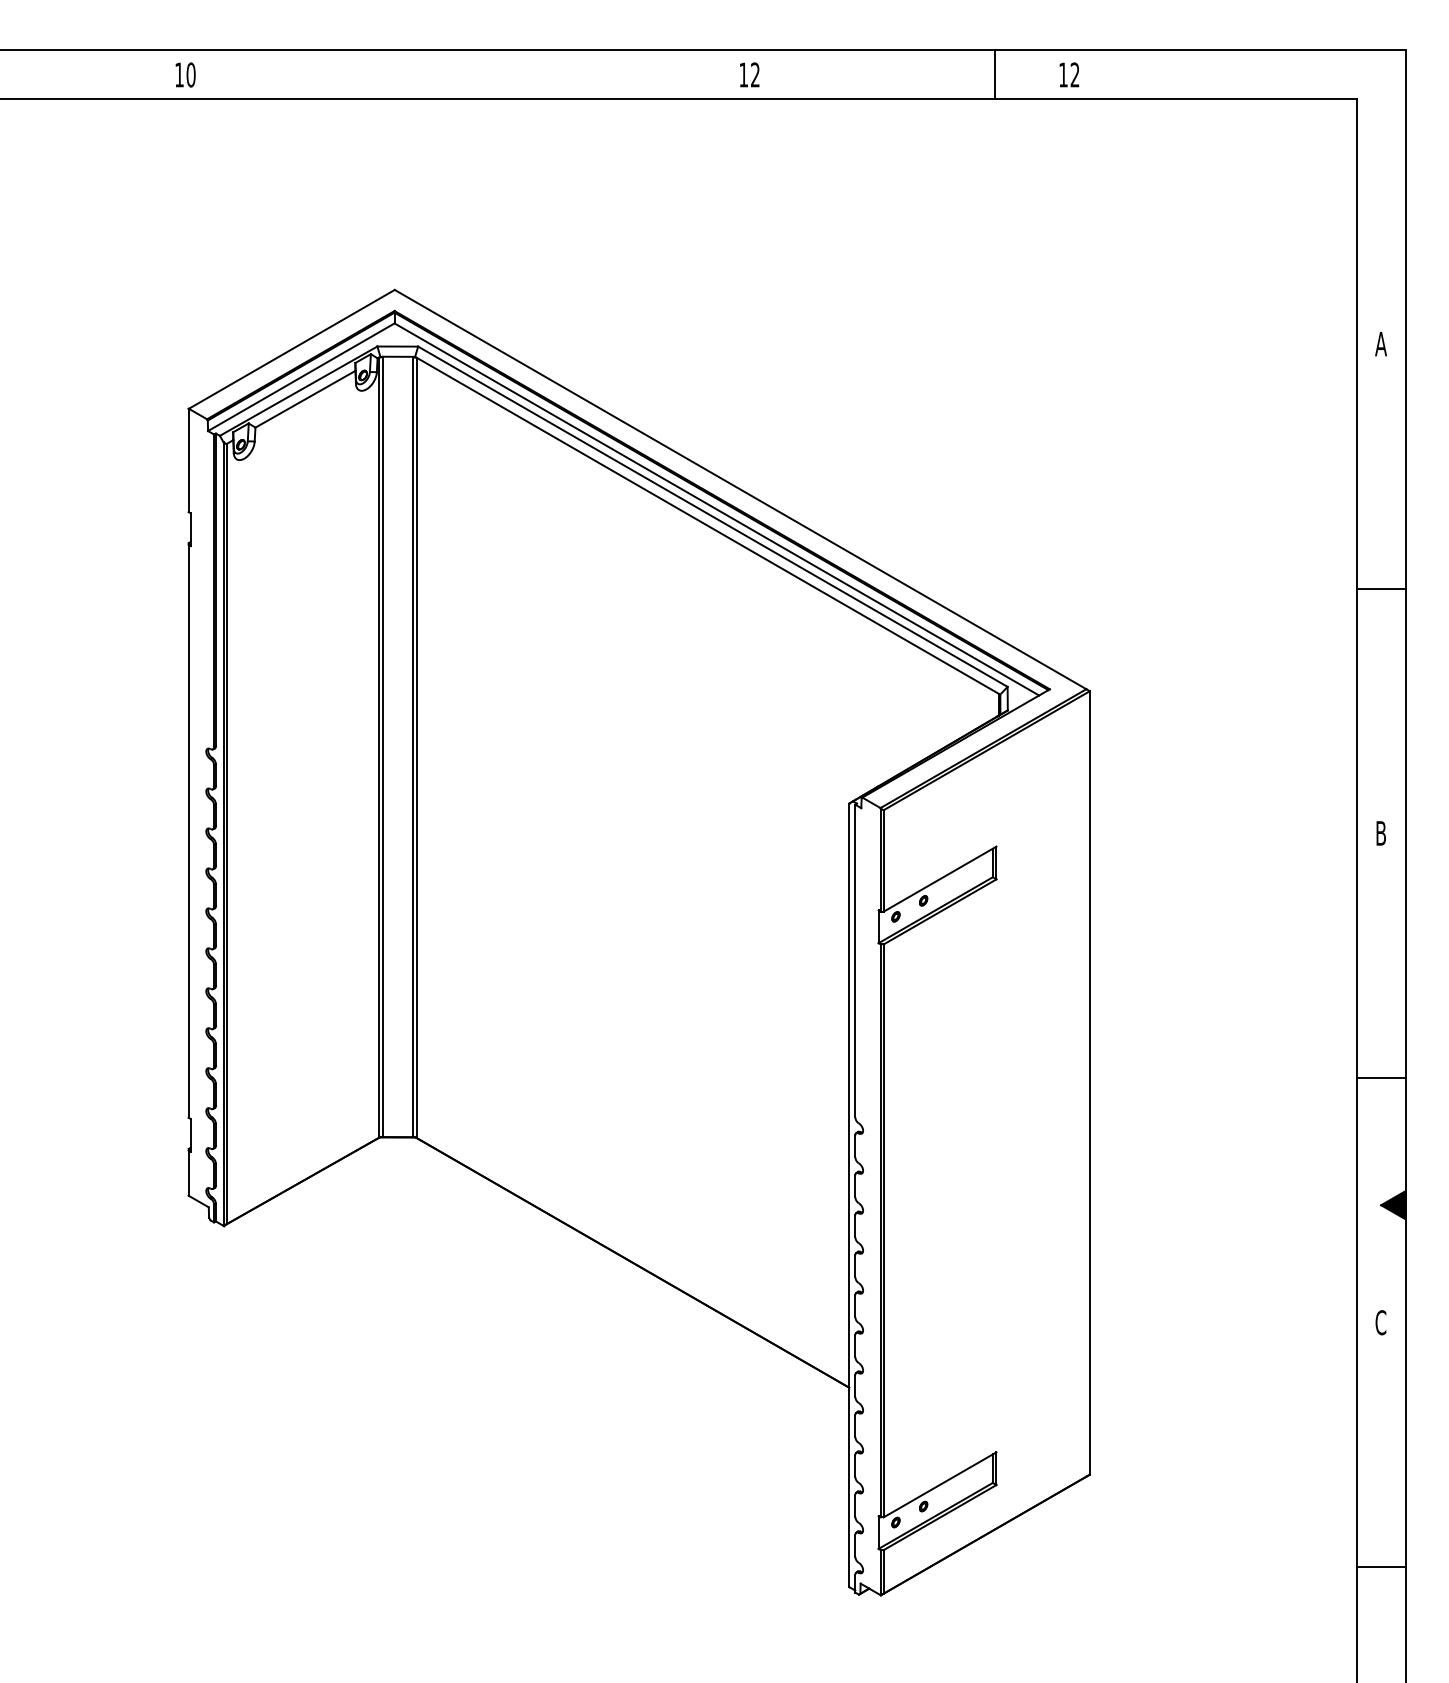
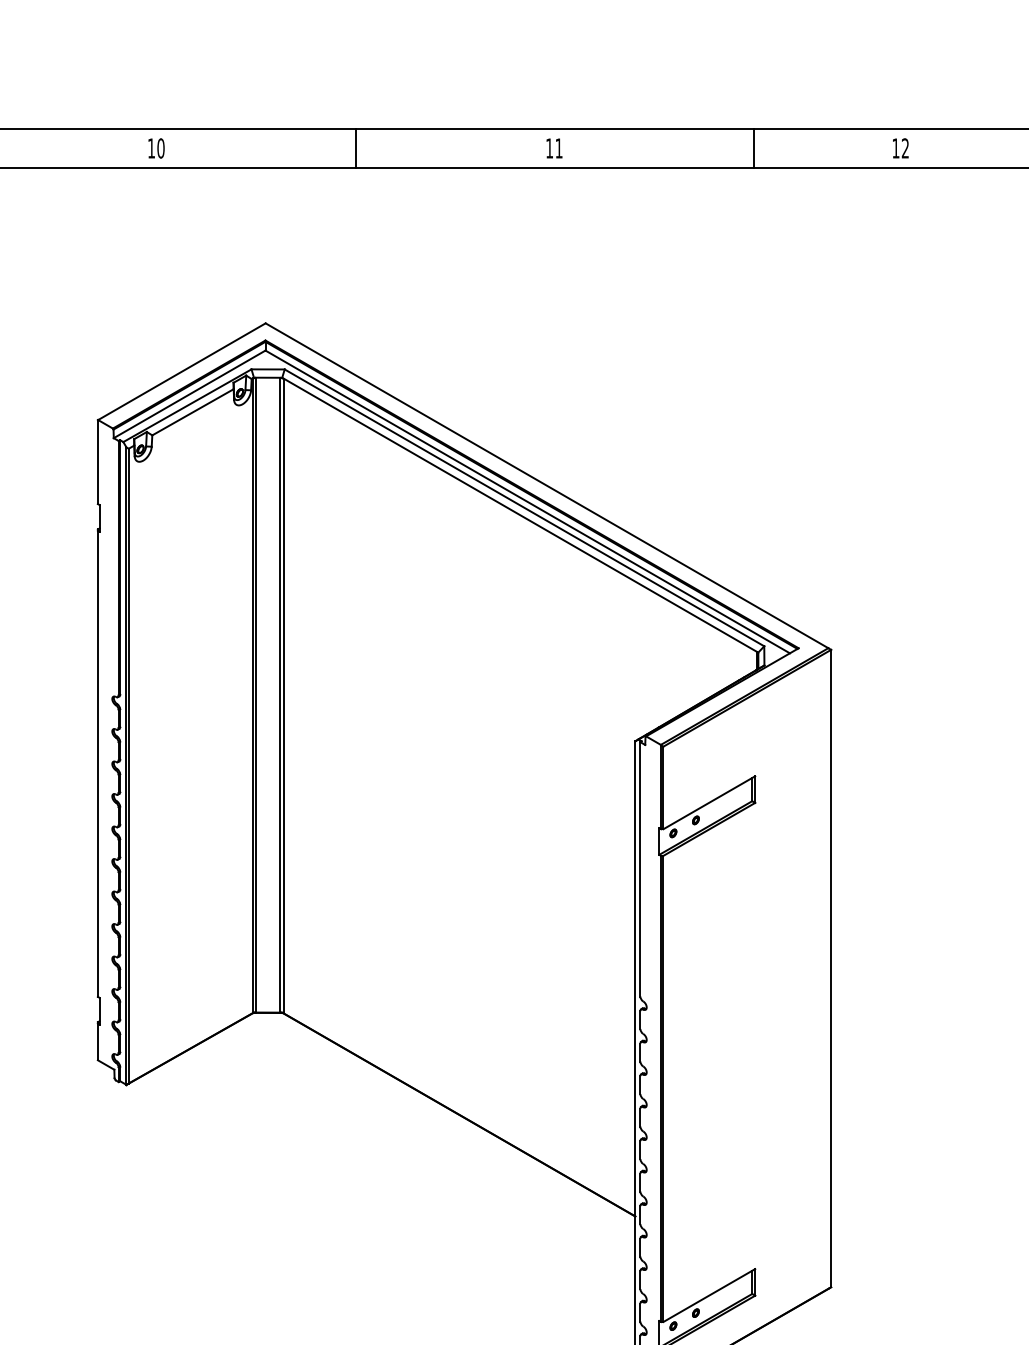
text: (185, 74) -> (156, 148), moved
line: (505, 74) -> (355, 148), added
text: (755, 74) -> (559, 148), 12 -> 11
text: (1069, 74) -> (900, 148), moved

